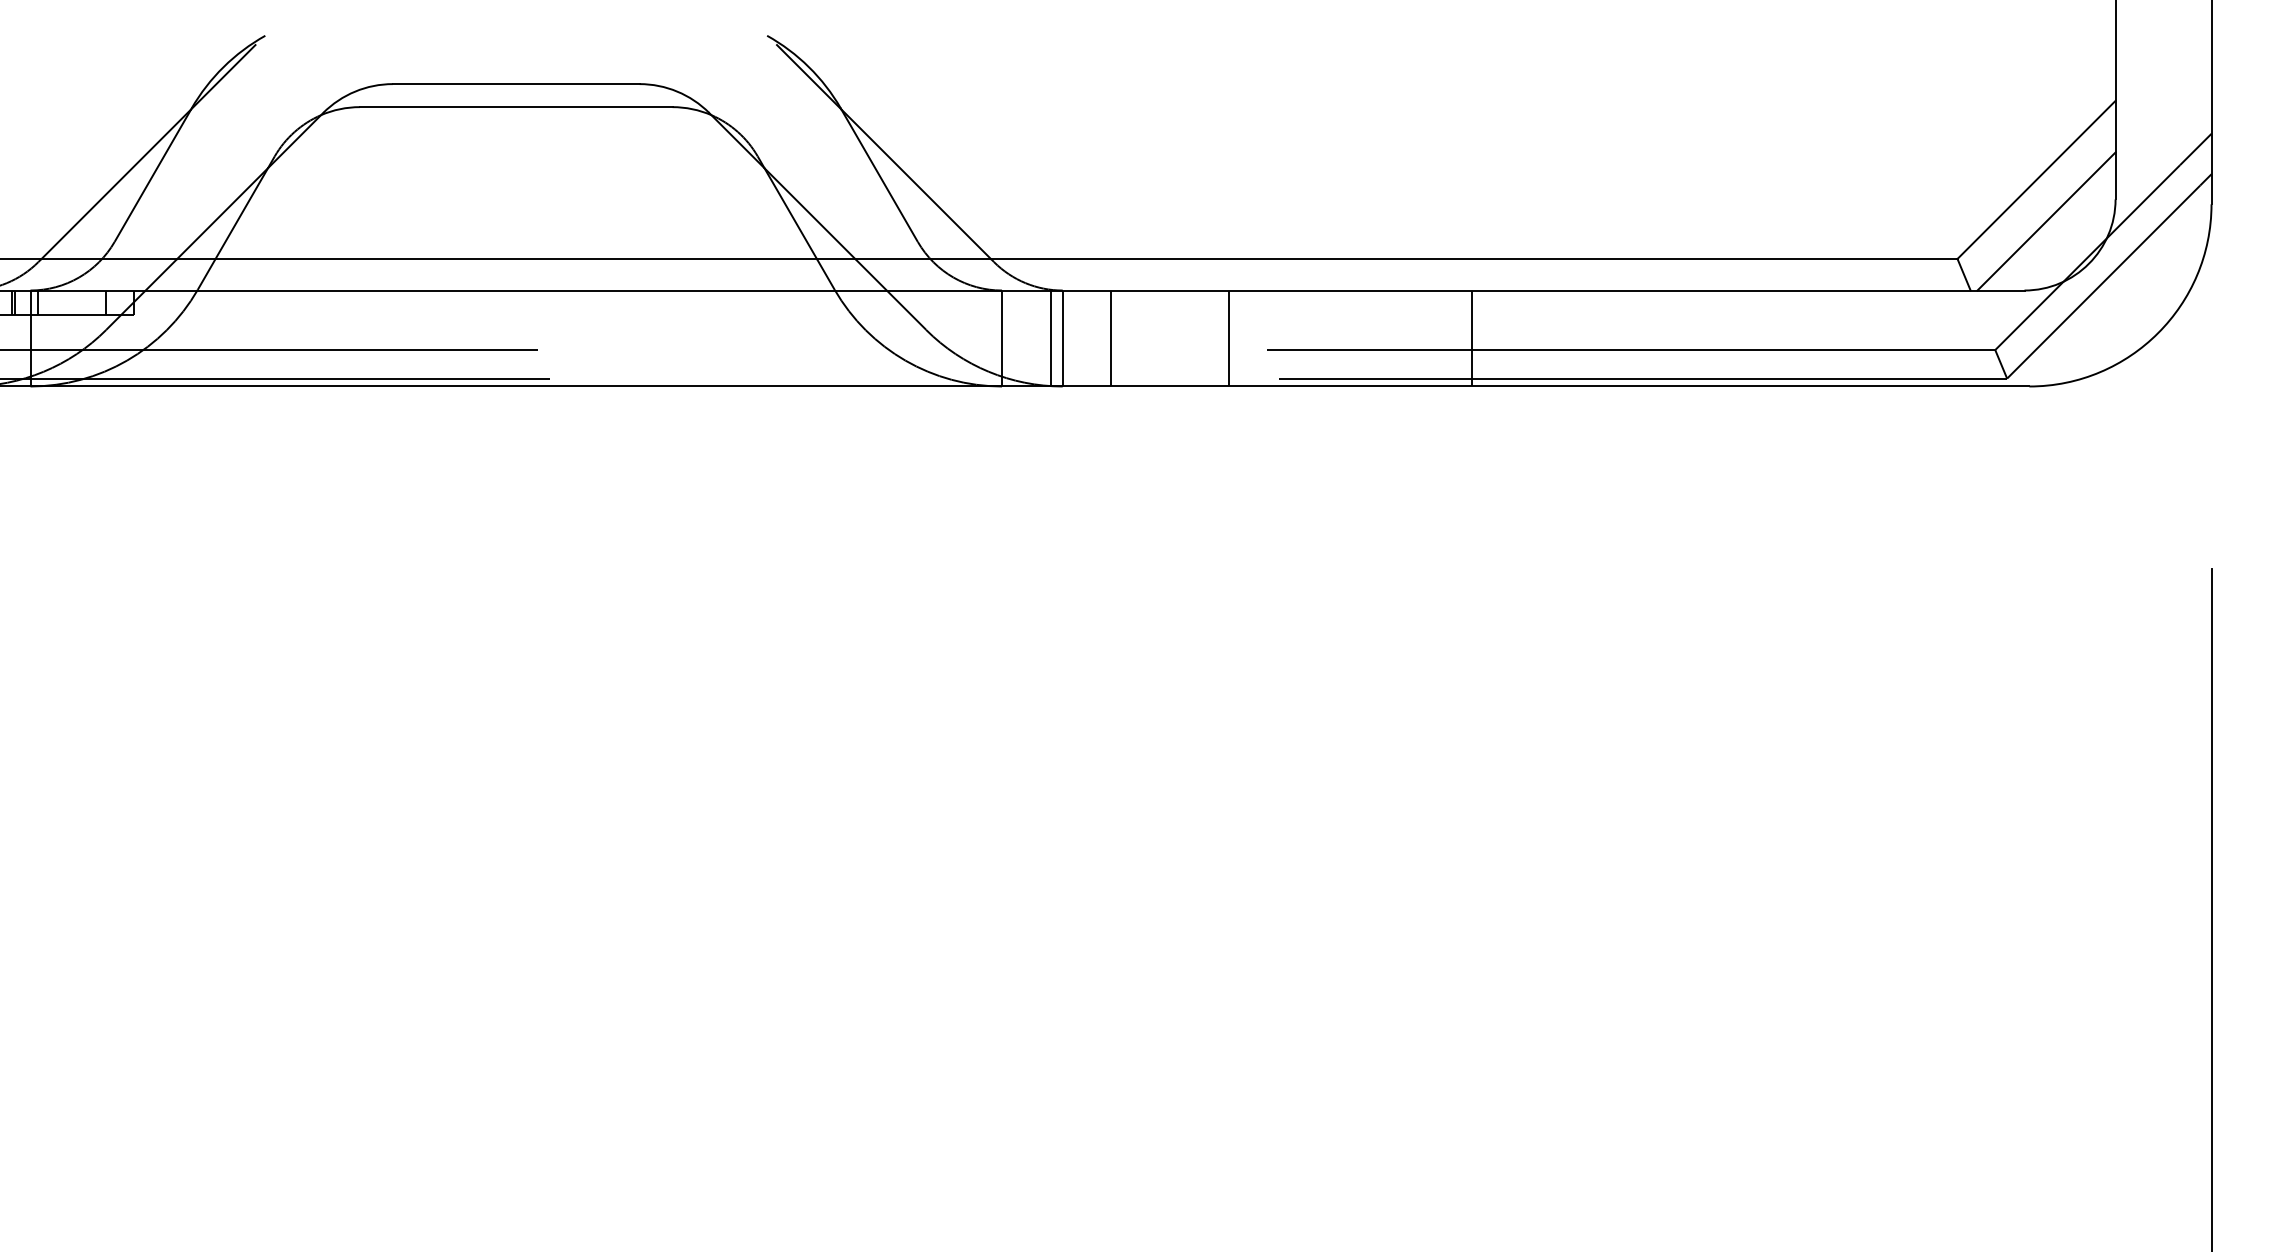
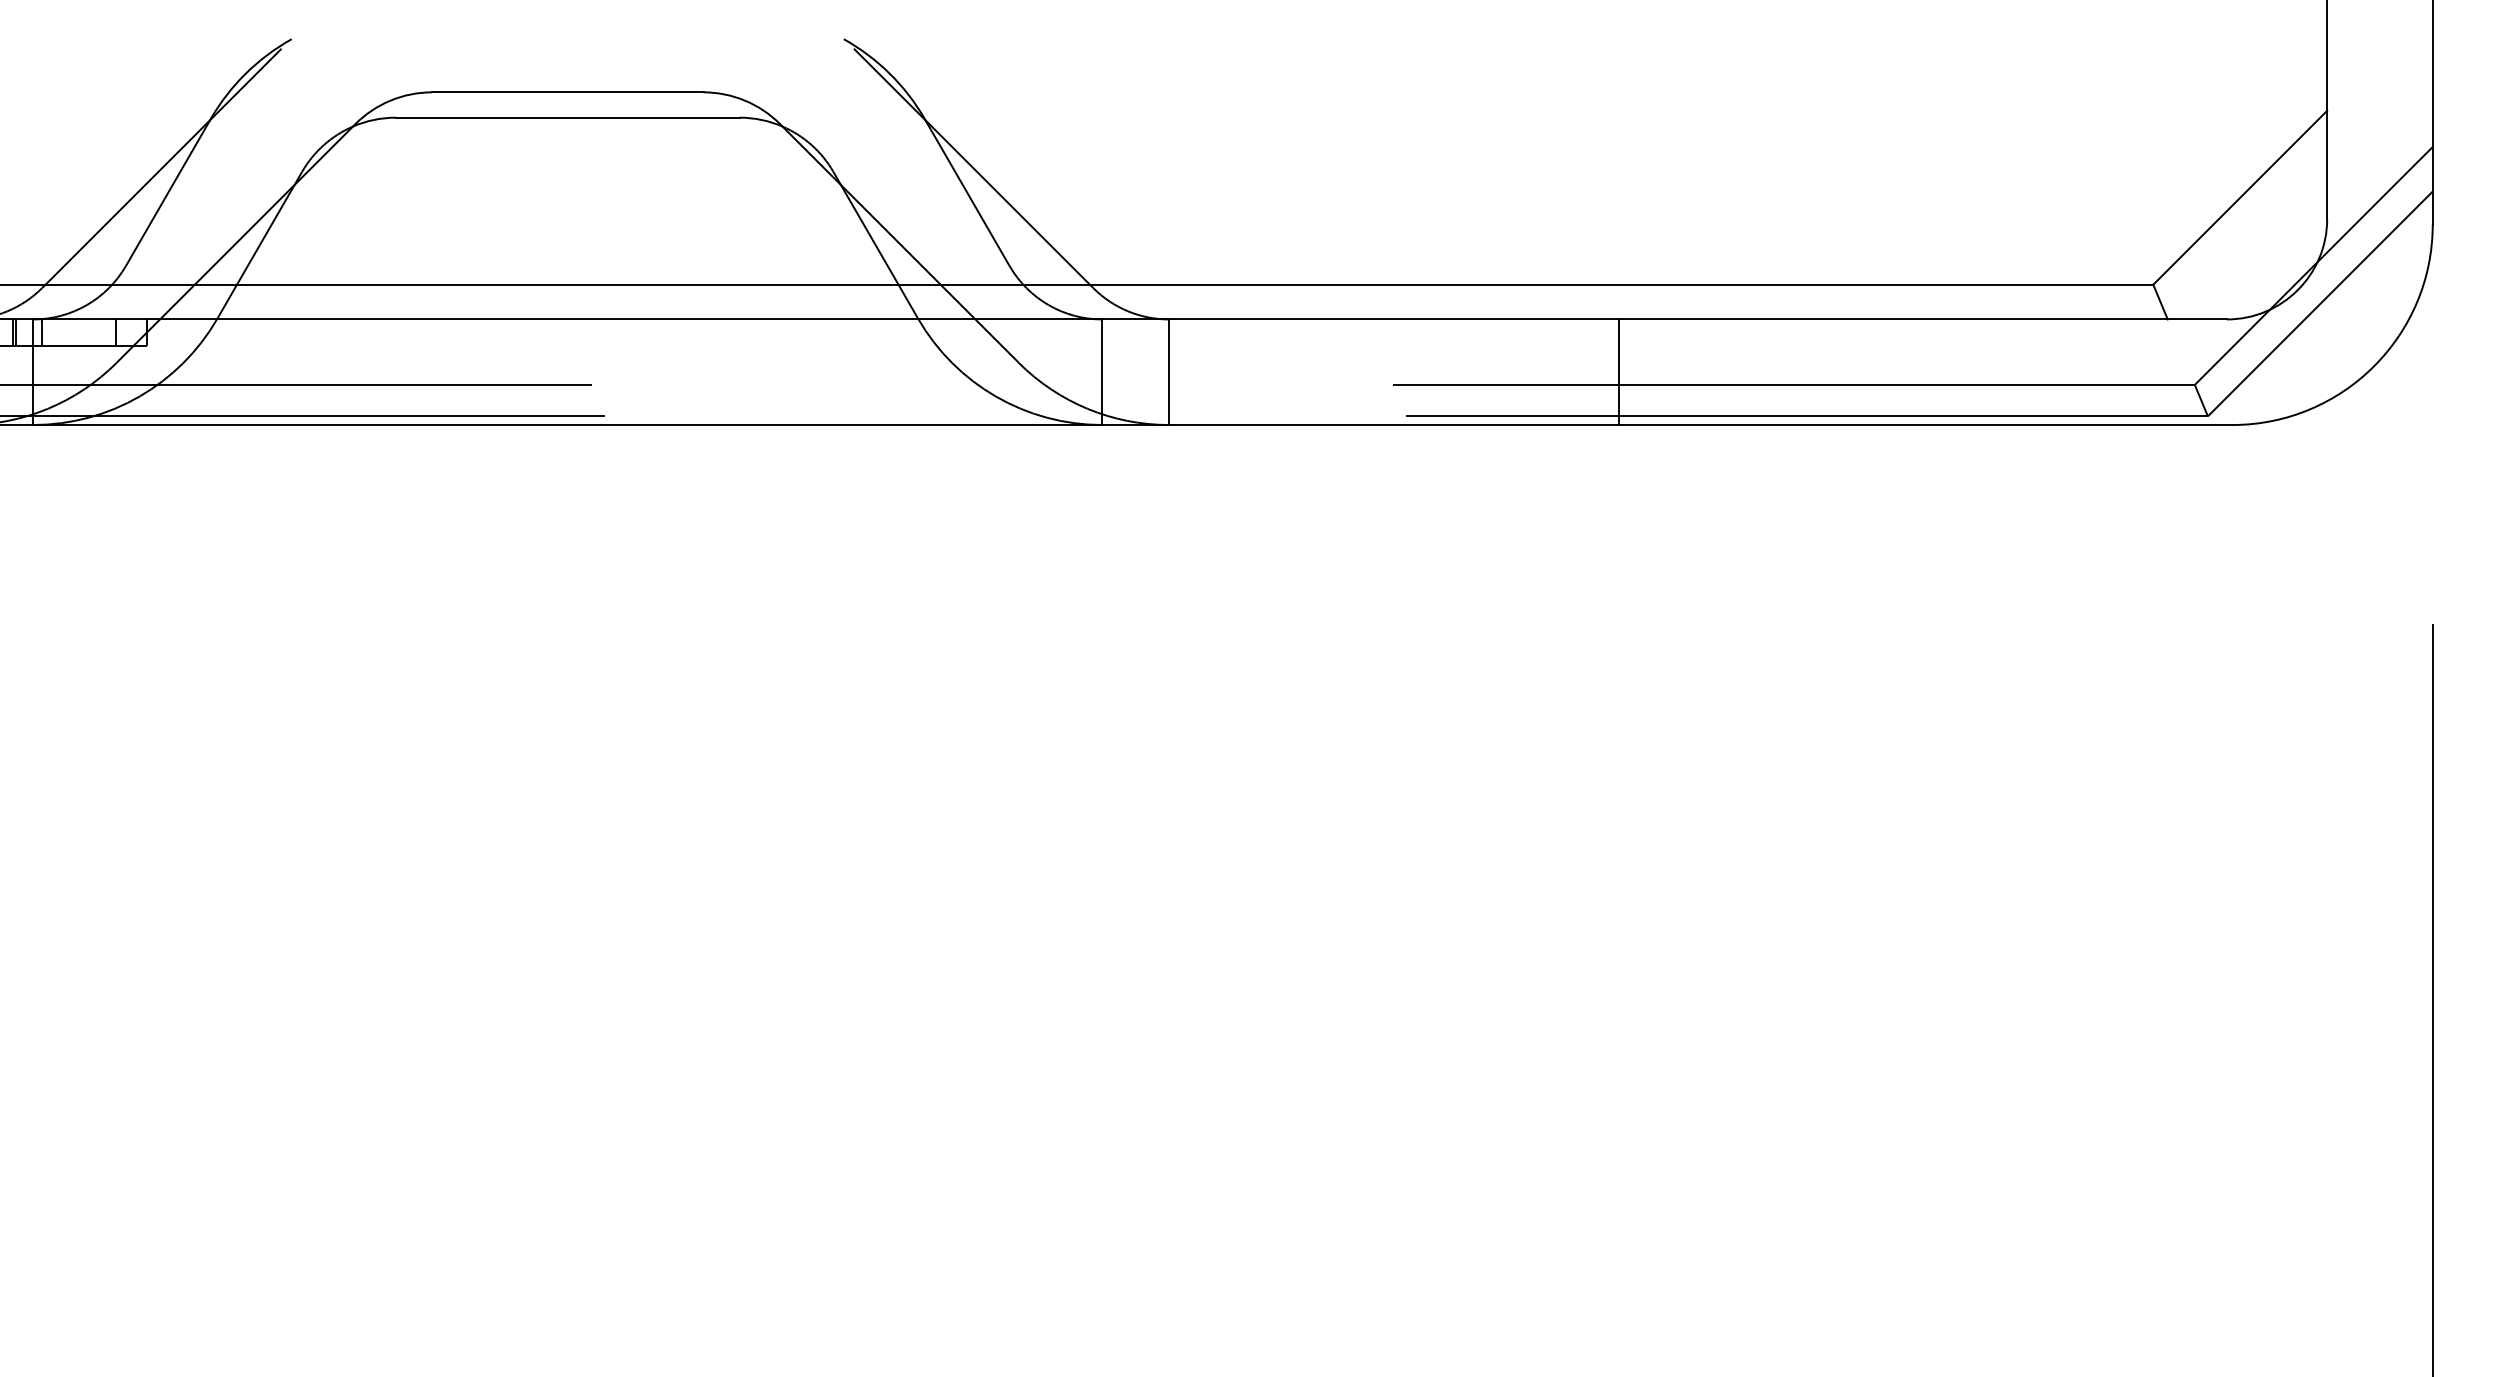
line: (2046, 221) -> (2251, 243), removed
line: (1050, 338) -> (1155, 372), removed
line: (1111, 338) -> (1222, 372), removed
line: (1228, 338) -> (1351, 372), removed

